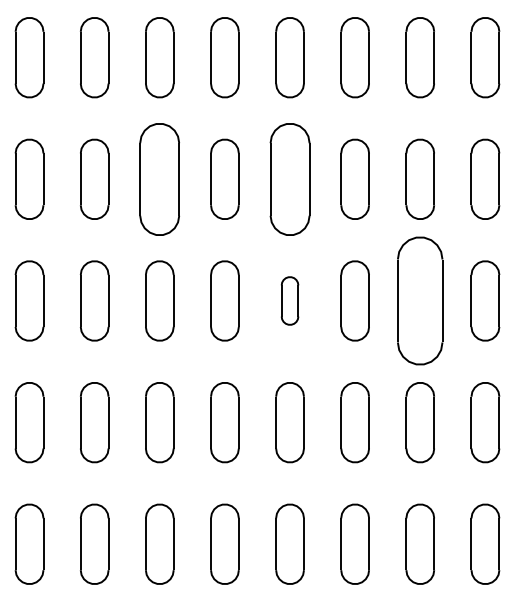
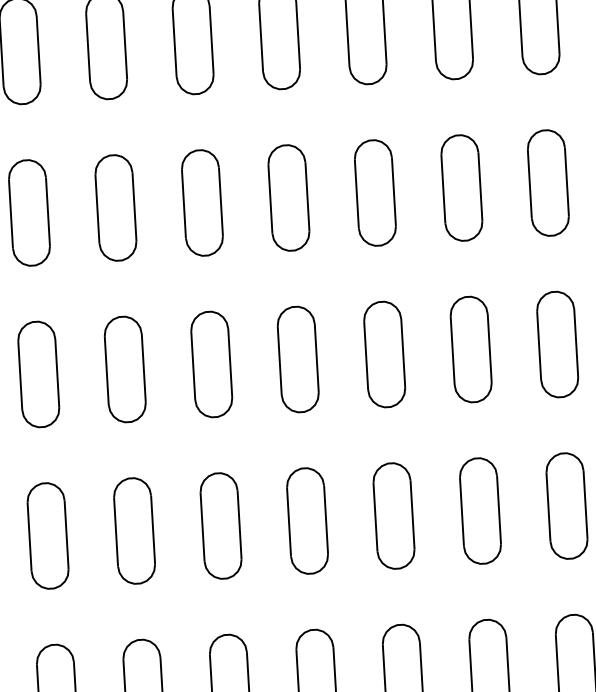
part: (159, 178) -> (115, 206), size x0.71
part: (289, 178) -> (288, 196), size x0.71
part: (289, 300) -> (297, 358), size x1.67
part: (420, 300) -> (471, 348), size x0.62

